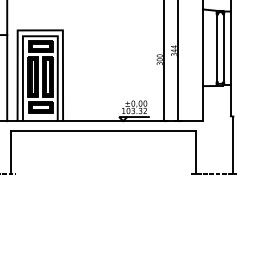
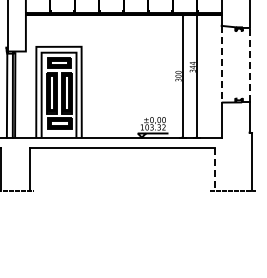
line: (202, 48) -> (221, 64), solid -> dashed
line: (216, 48) -> (235, 64), removed
line: (223, 48) -> (242, 64), removed
line: (230, 48) -> (249, 64), solid -> dashed
line: (6, 78) -> (25, 94), removed
line: (195, 153) -> (214, 169), solid -> dashed

